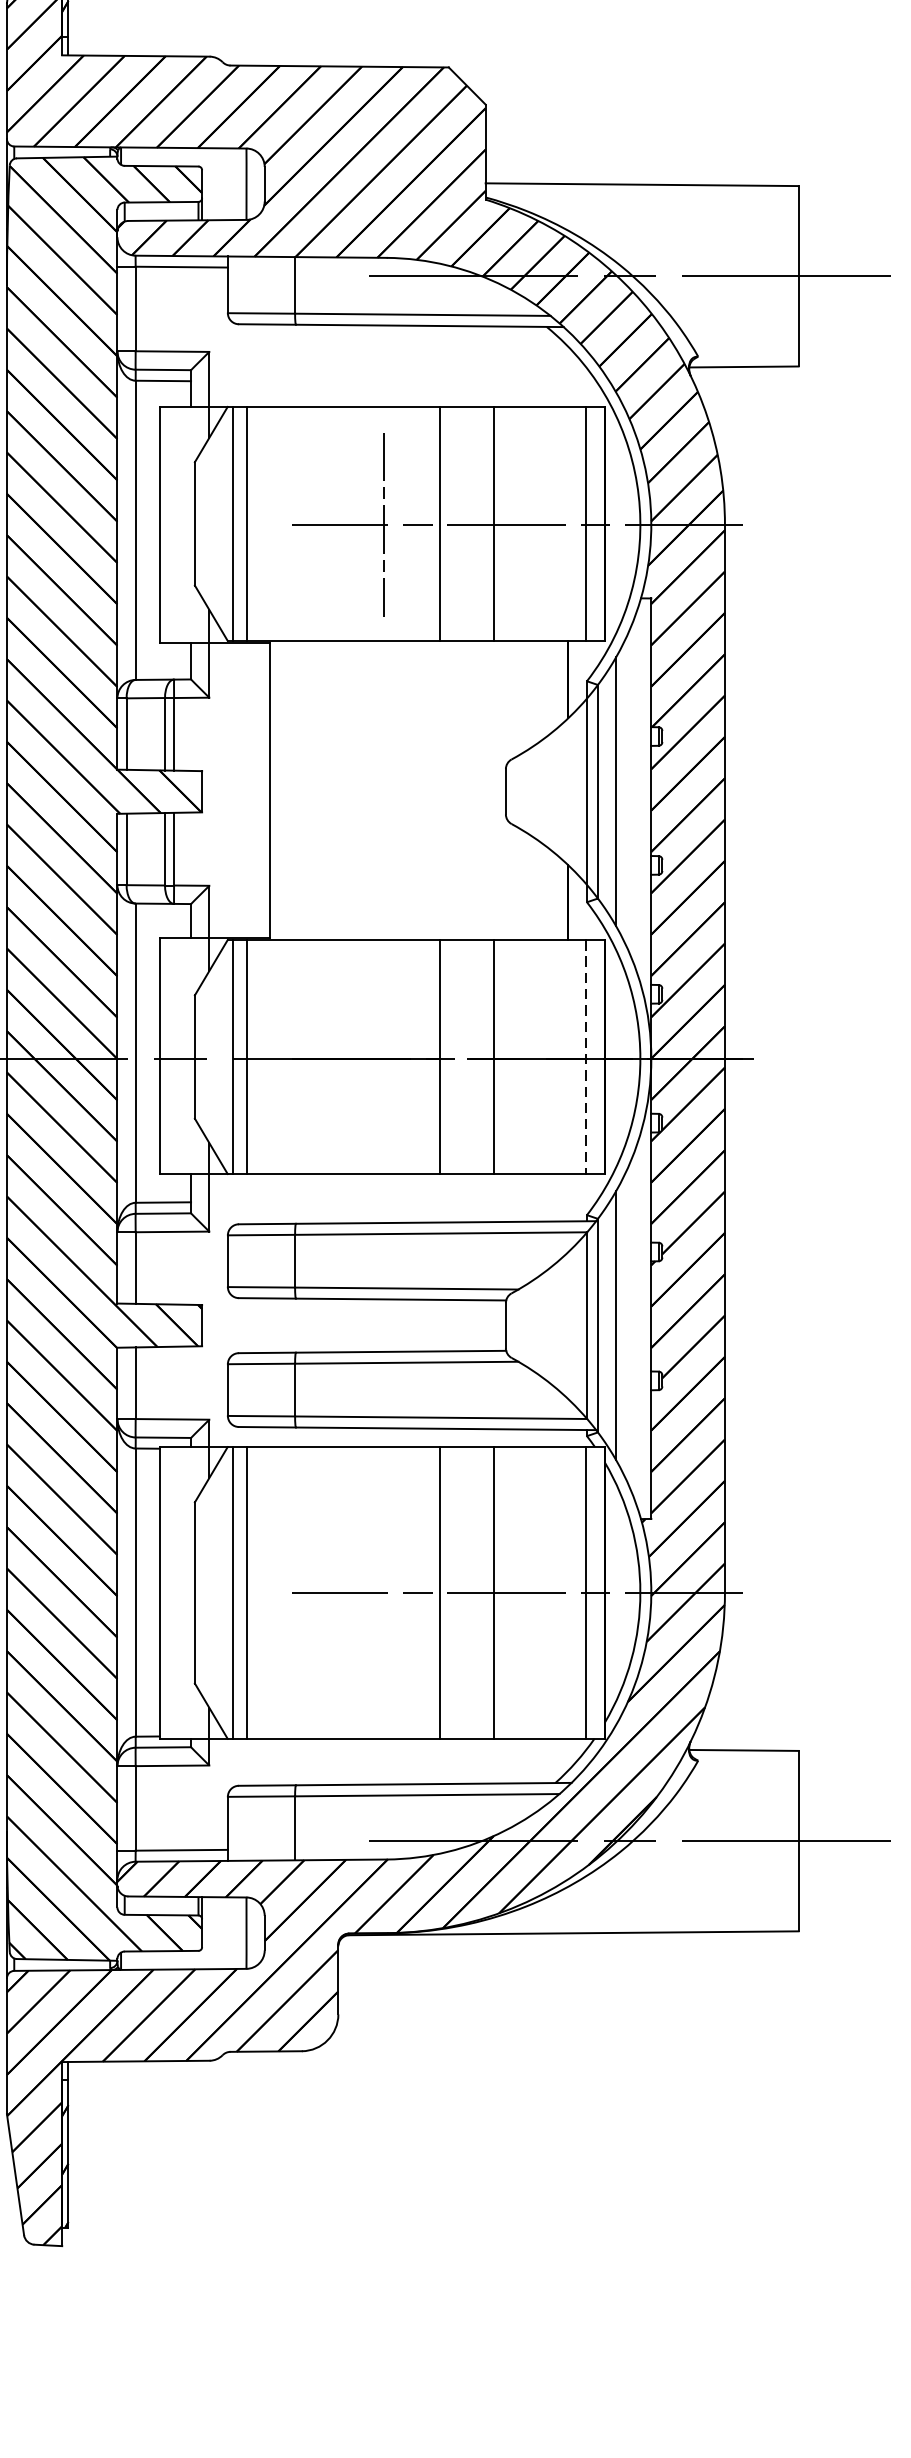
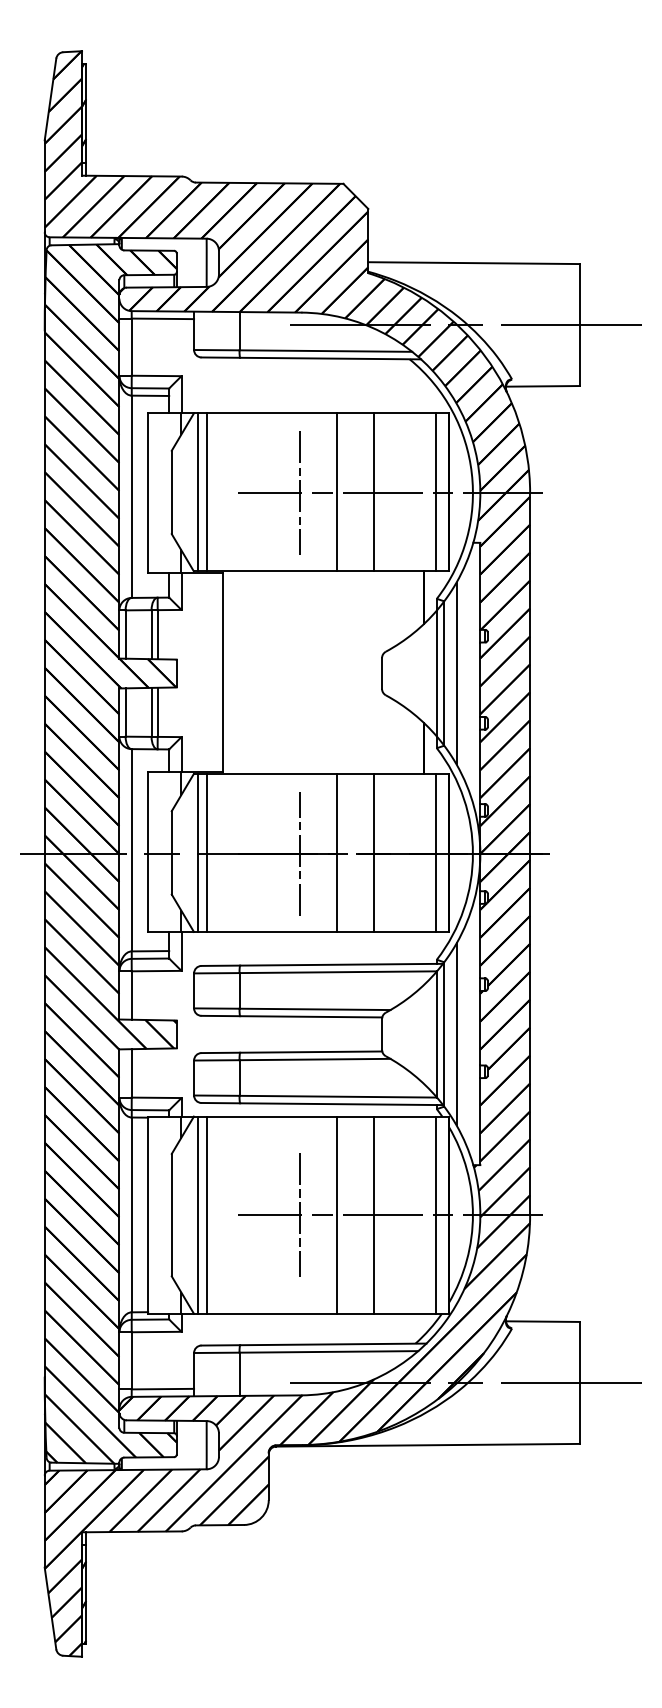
line: (383, 1057) -> (299, 853), added
line: (584, 1057) -> (435, 853), dashed -> solid
line: (383, 1591) -> (299, 1214), added

